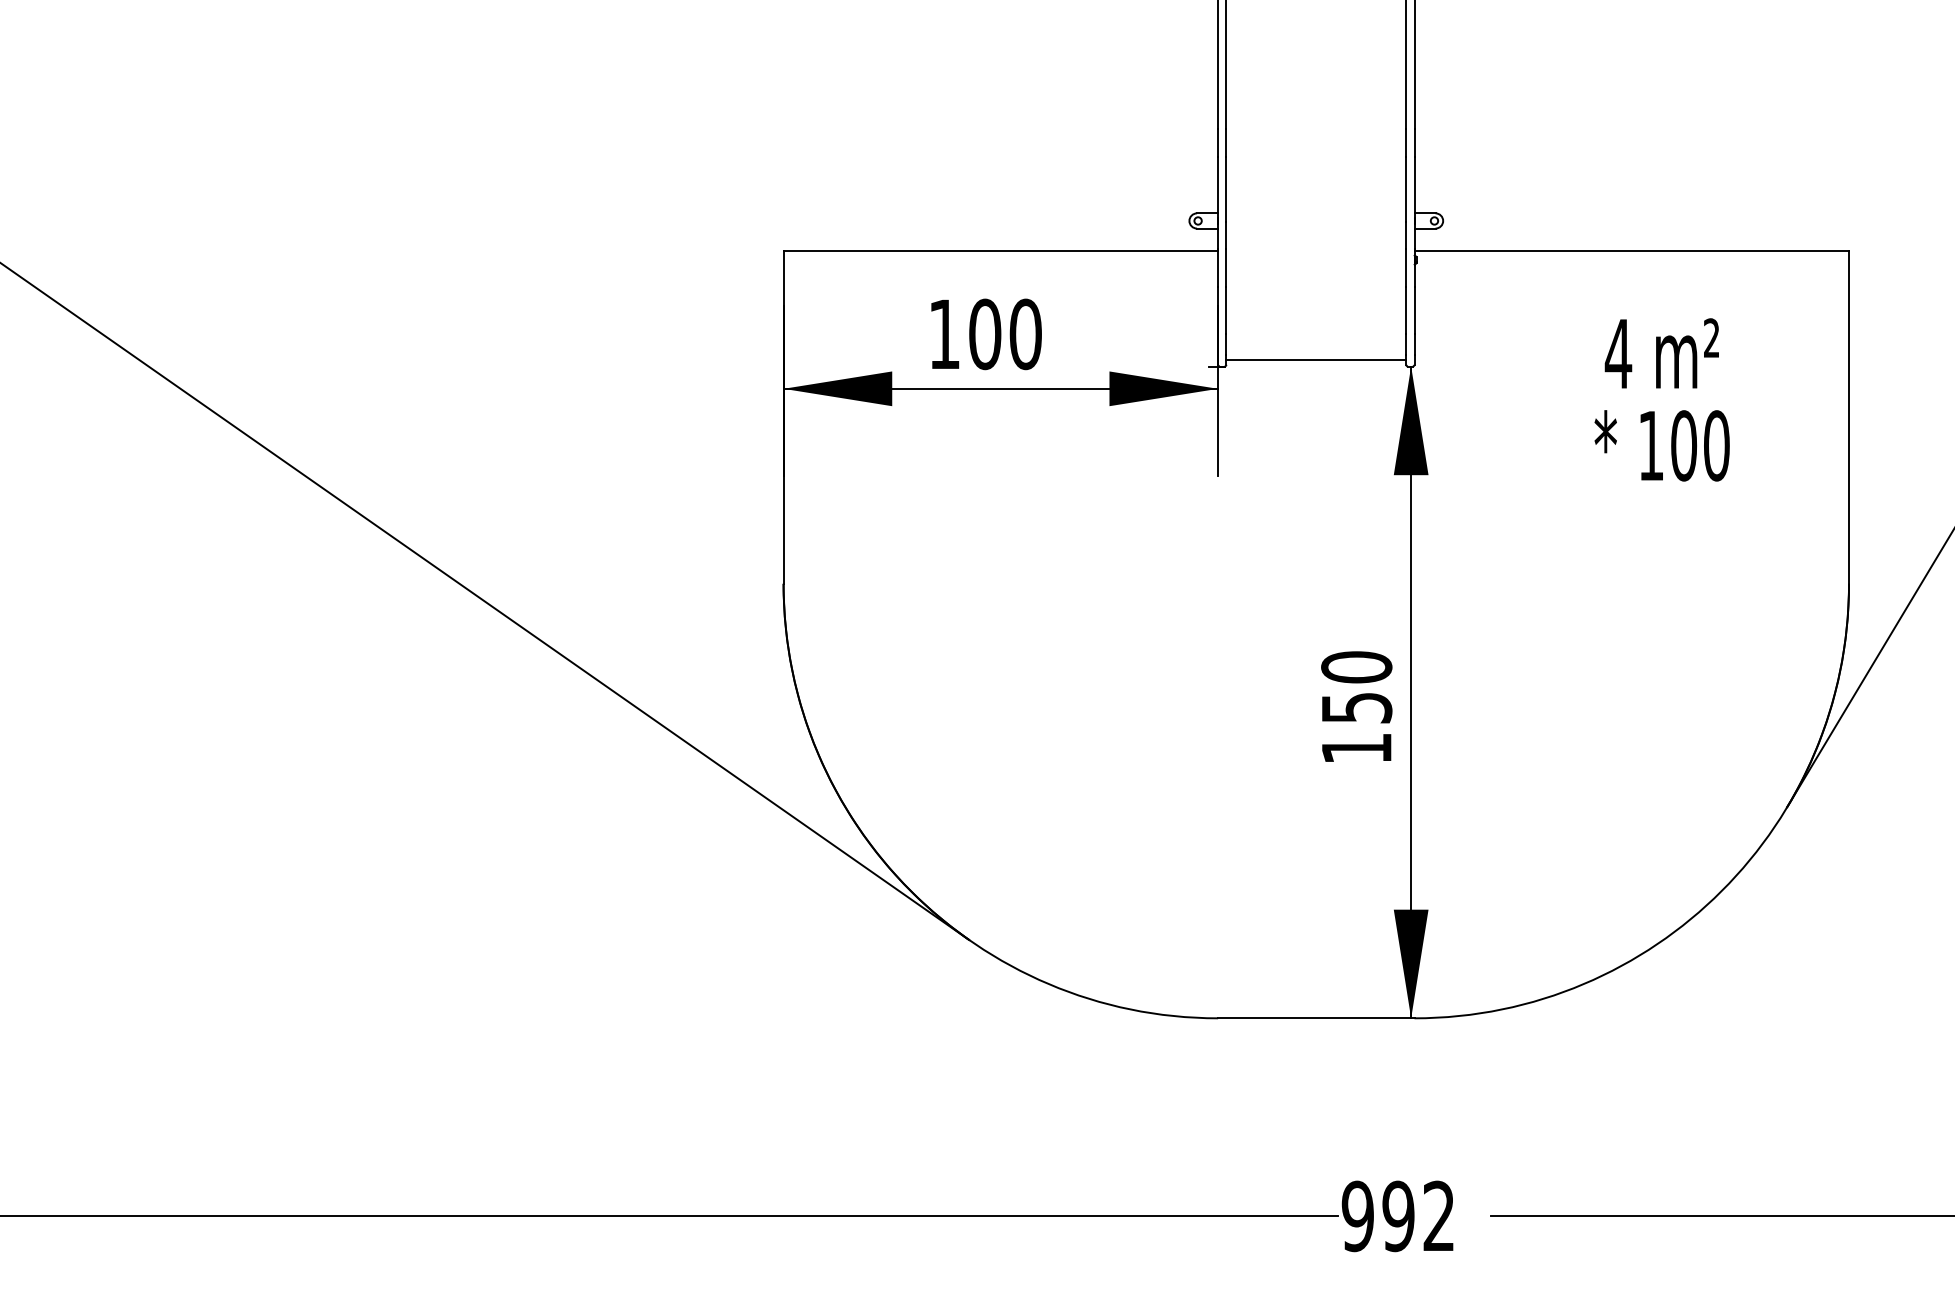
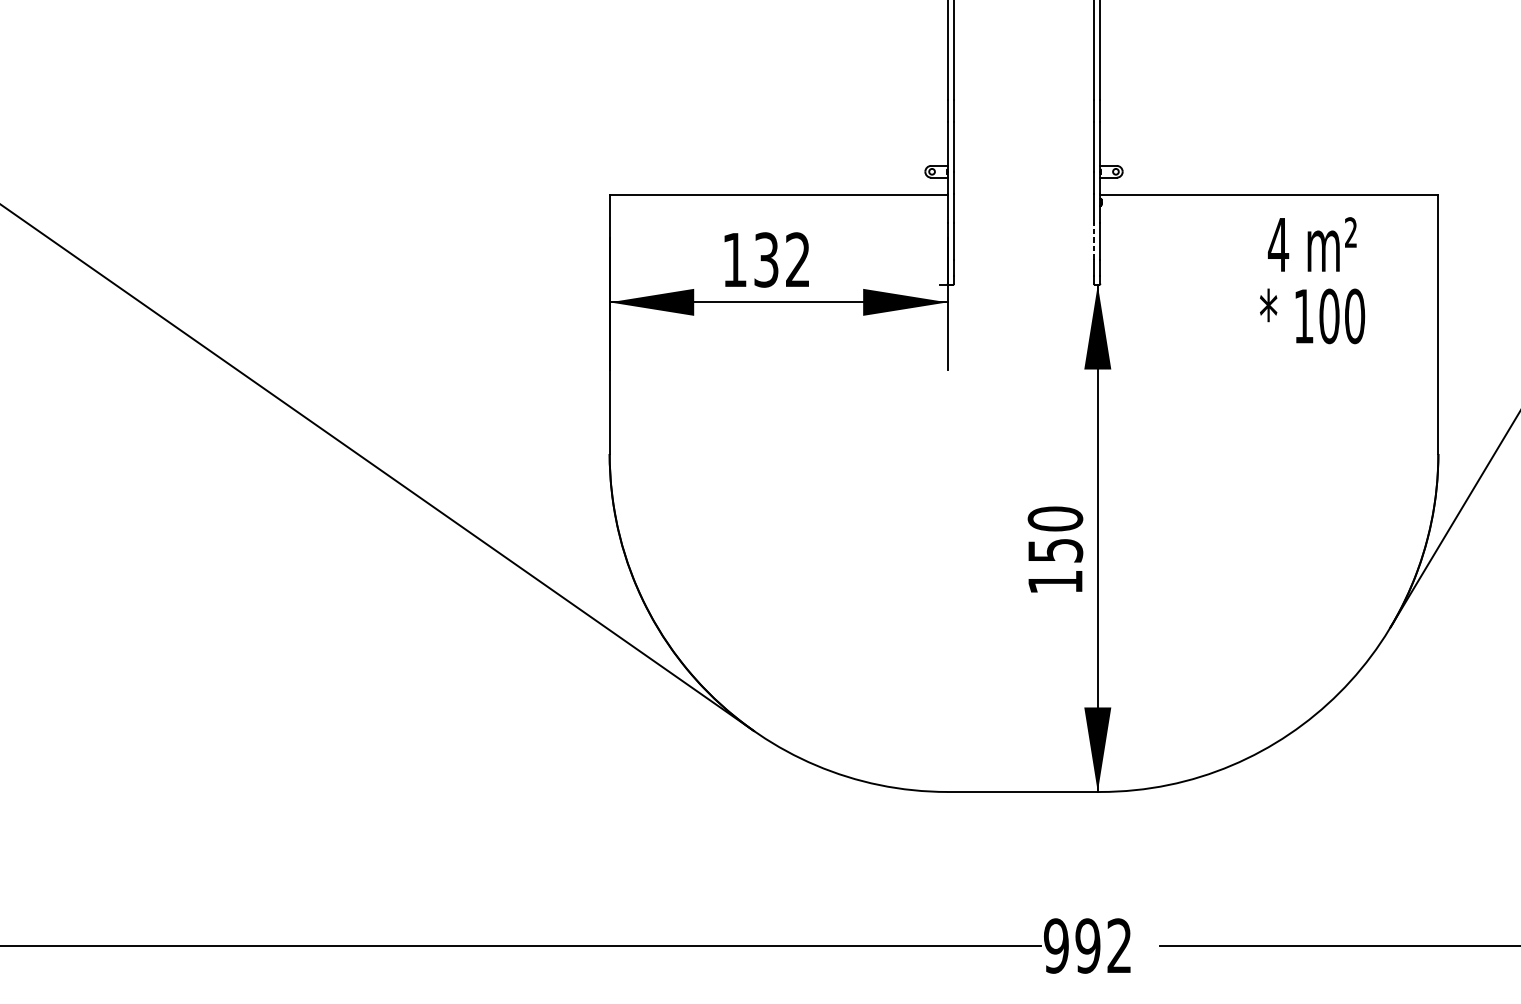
line: (1406, 310) -> (1094, 241), solid -> dashed
text: (1005, 334) -> (782, 260), 100 -> 132
line: (1316, 359) -> (1024, 279), removed
text: (1661, 399) -> (1311, 280), moved

